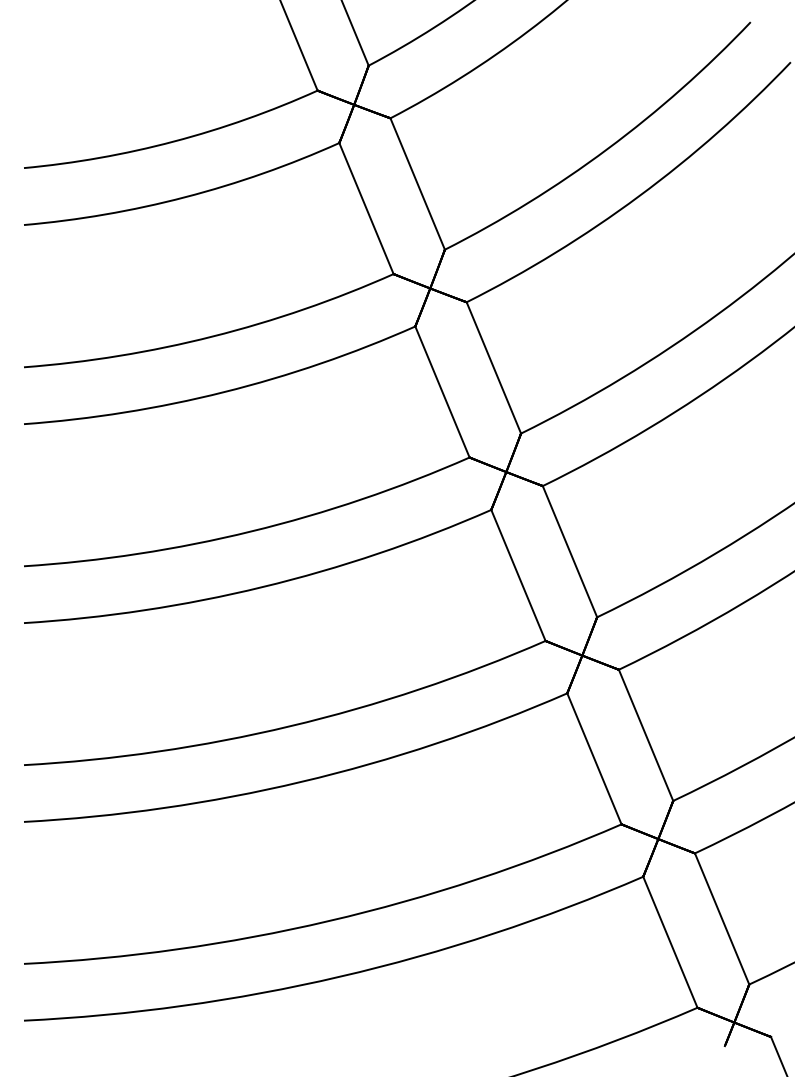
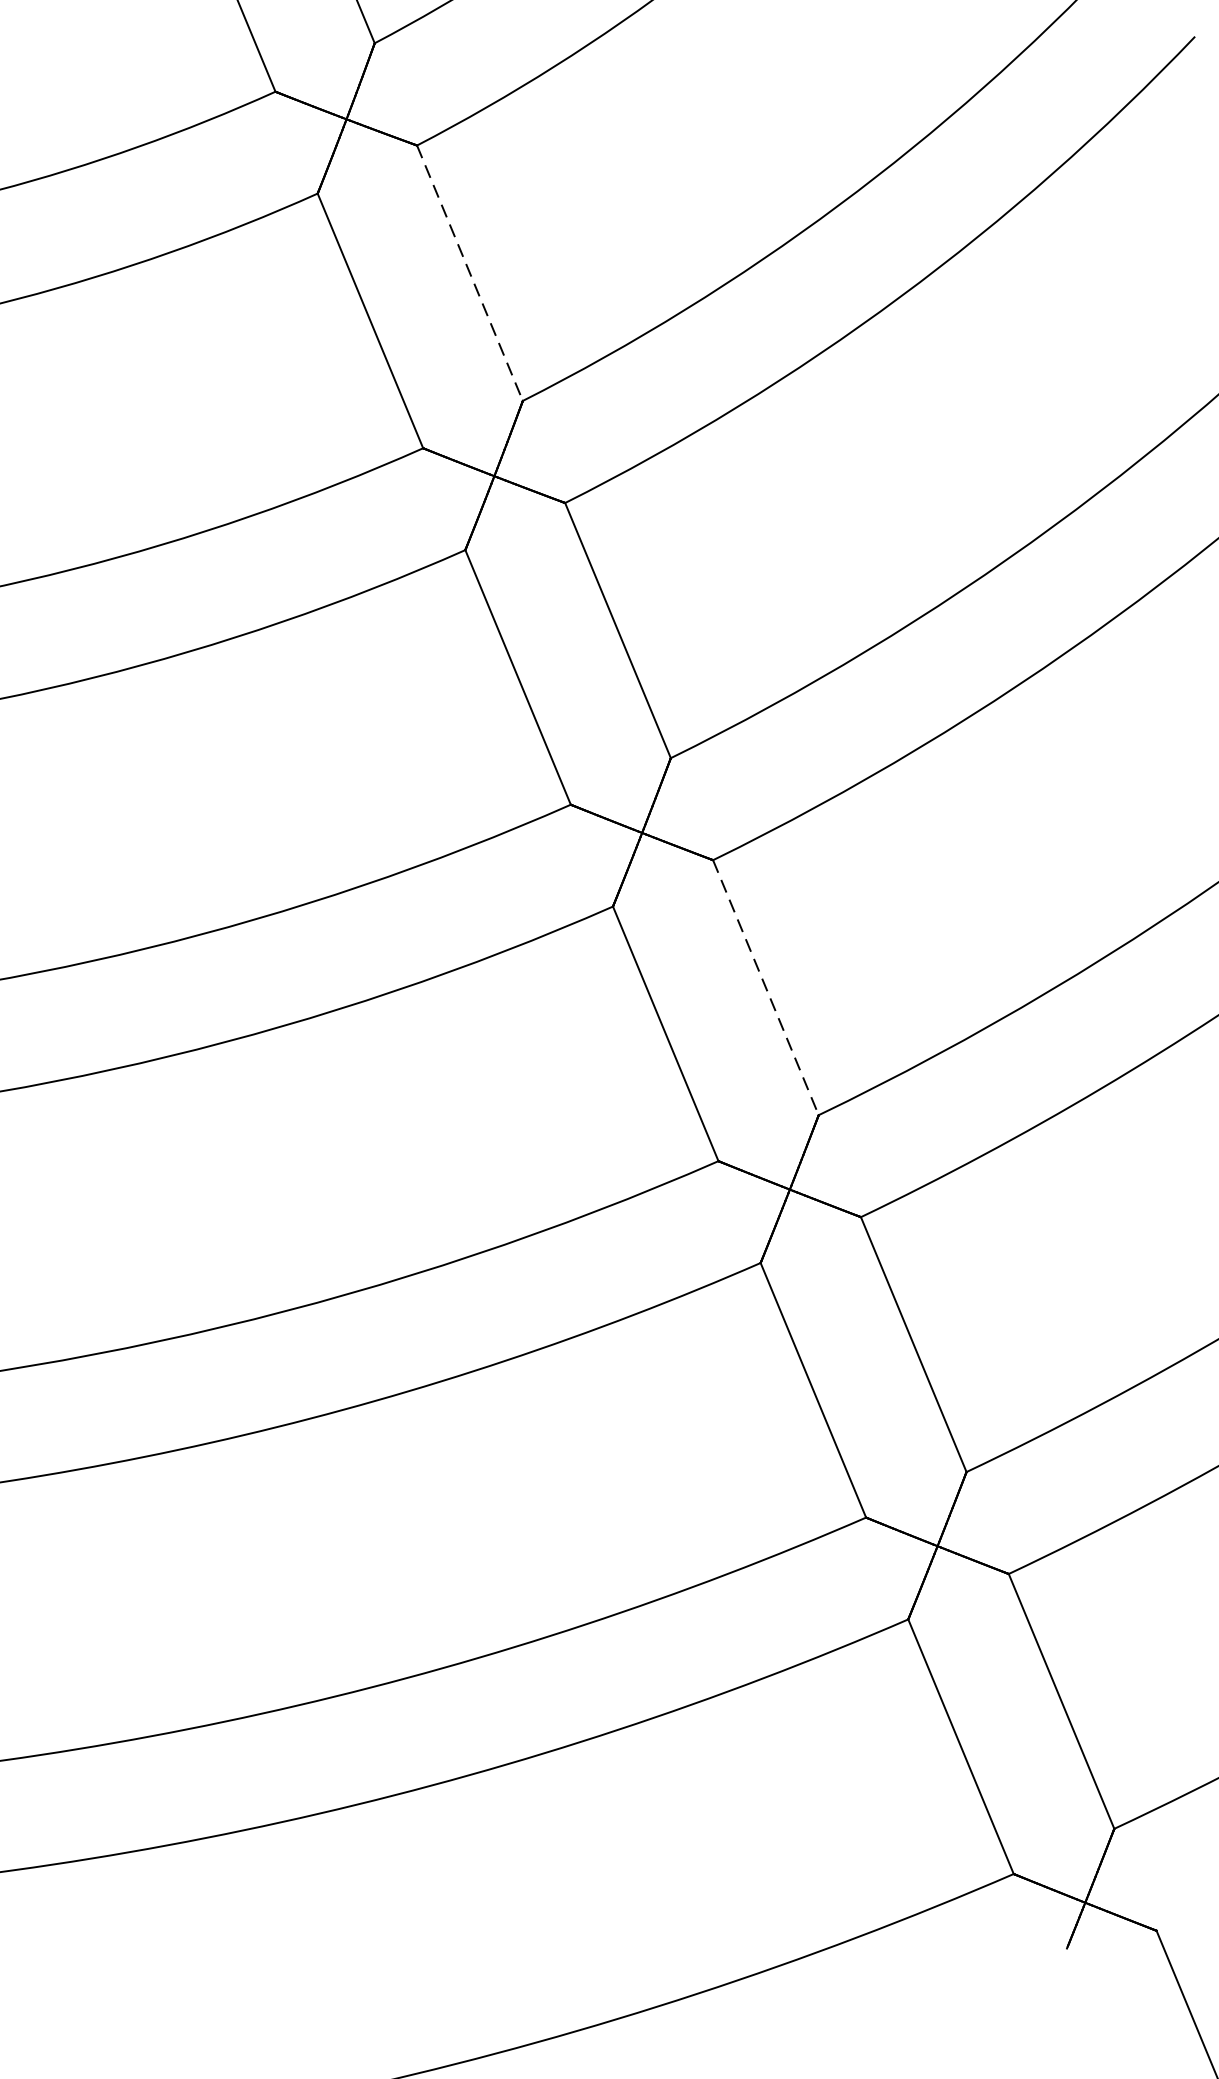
line: (417, 184) -> (469, 274), solid -> dashed
line: (570, 552) -> (766, 989), solid -> dashed

